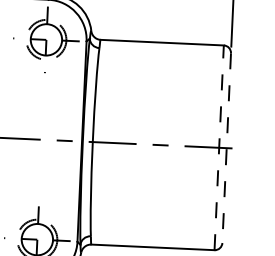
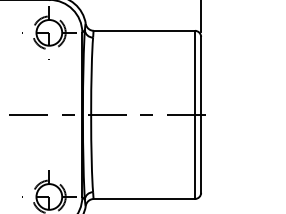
line: (218, 147) -> (194, 114), dashed -> solid
line: (227, 147) -> (201, 114), dashed -> solid

